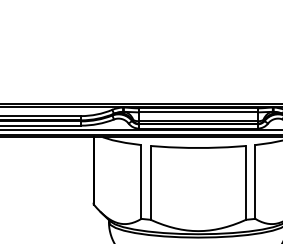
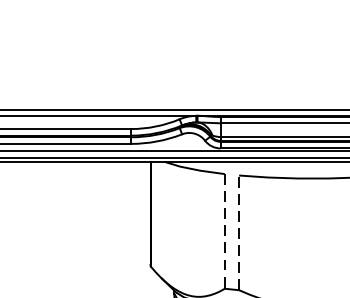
line: (141, 181) -> (224, 230), solid -> dashed
line: (150, 182) -> (238, 232), solid -> dashed

